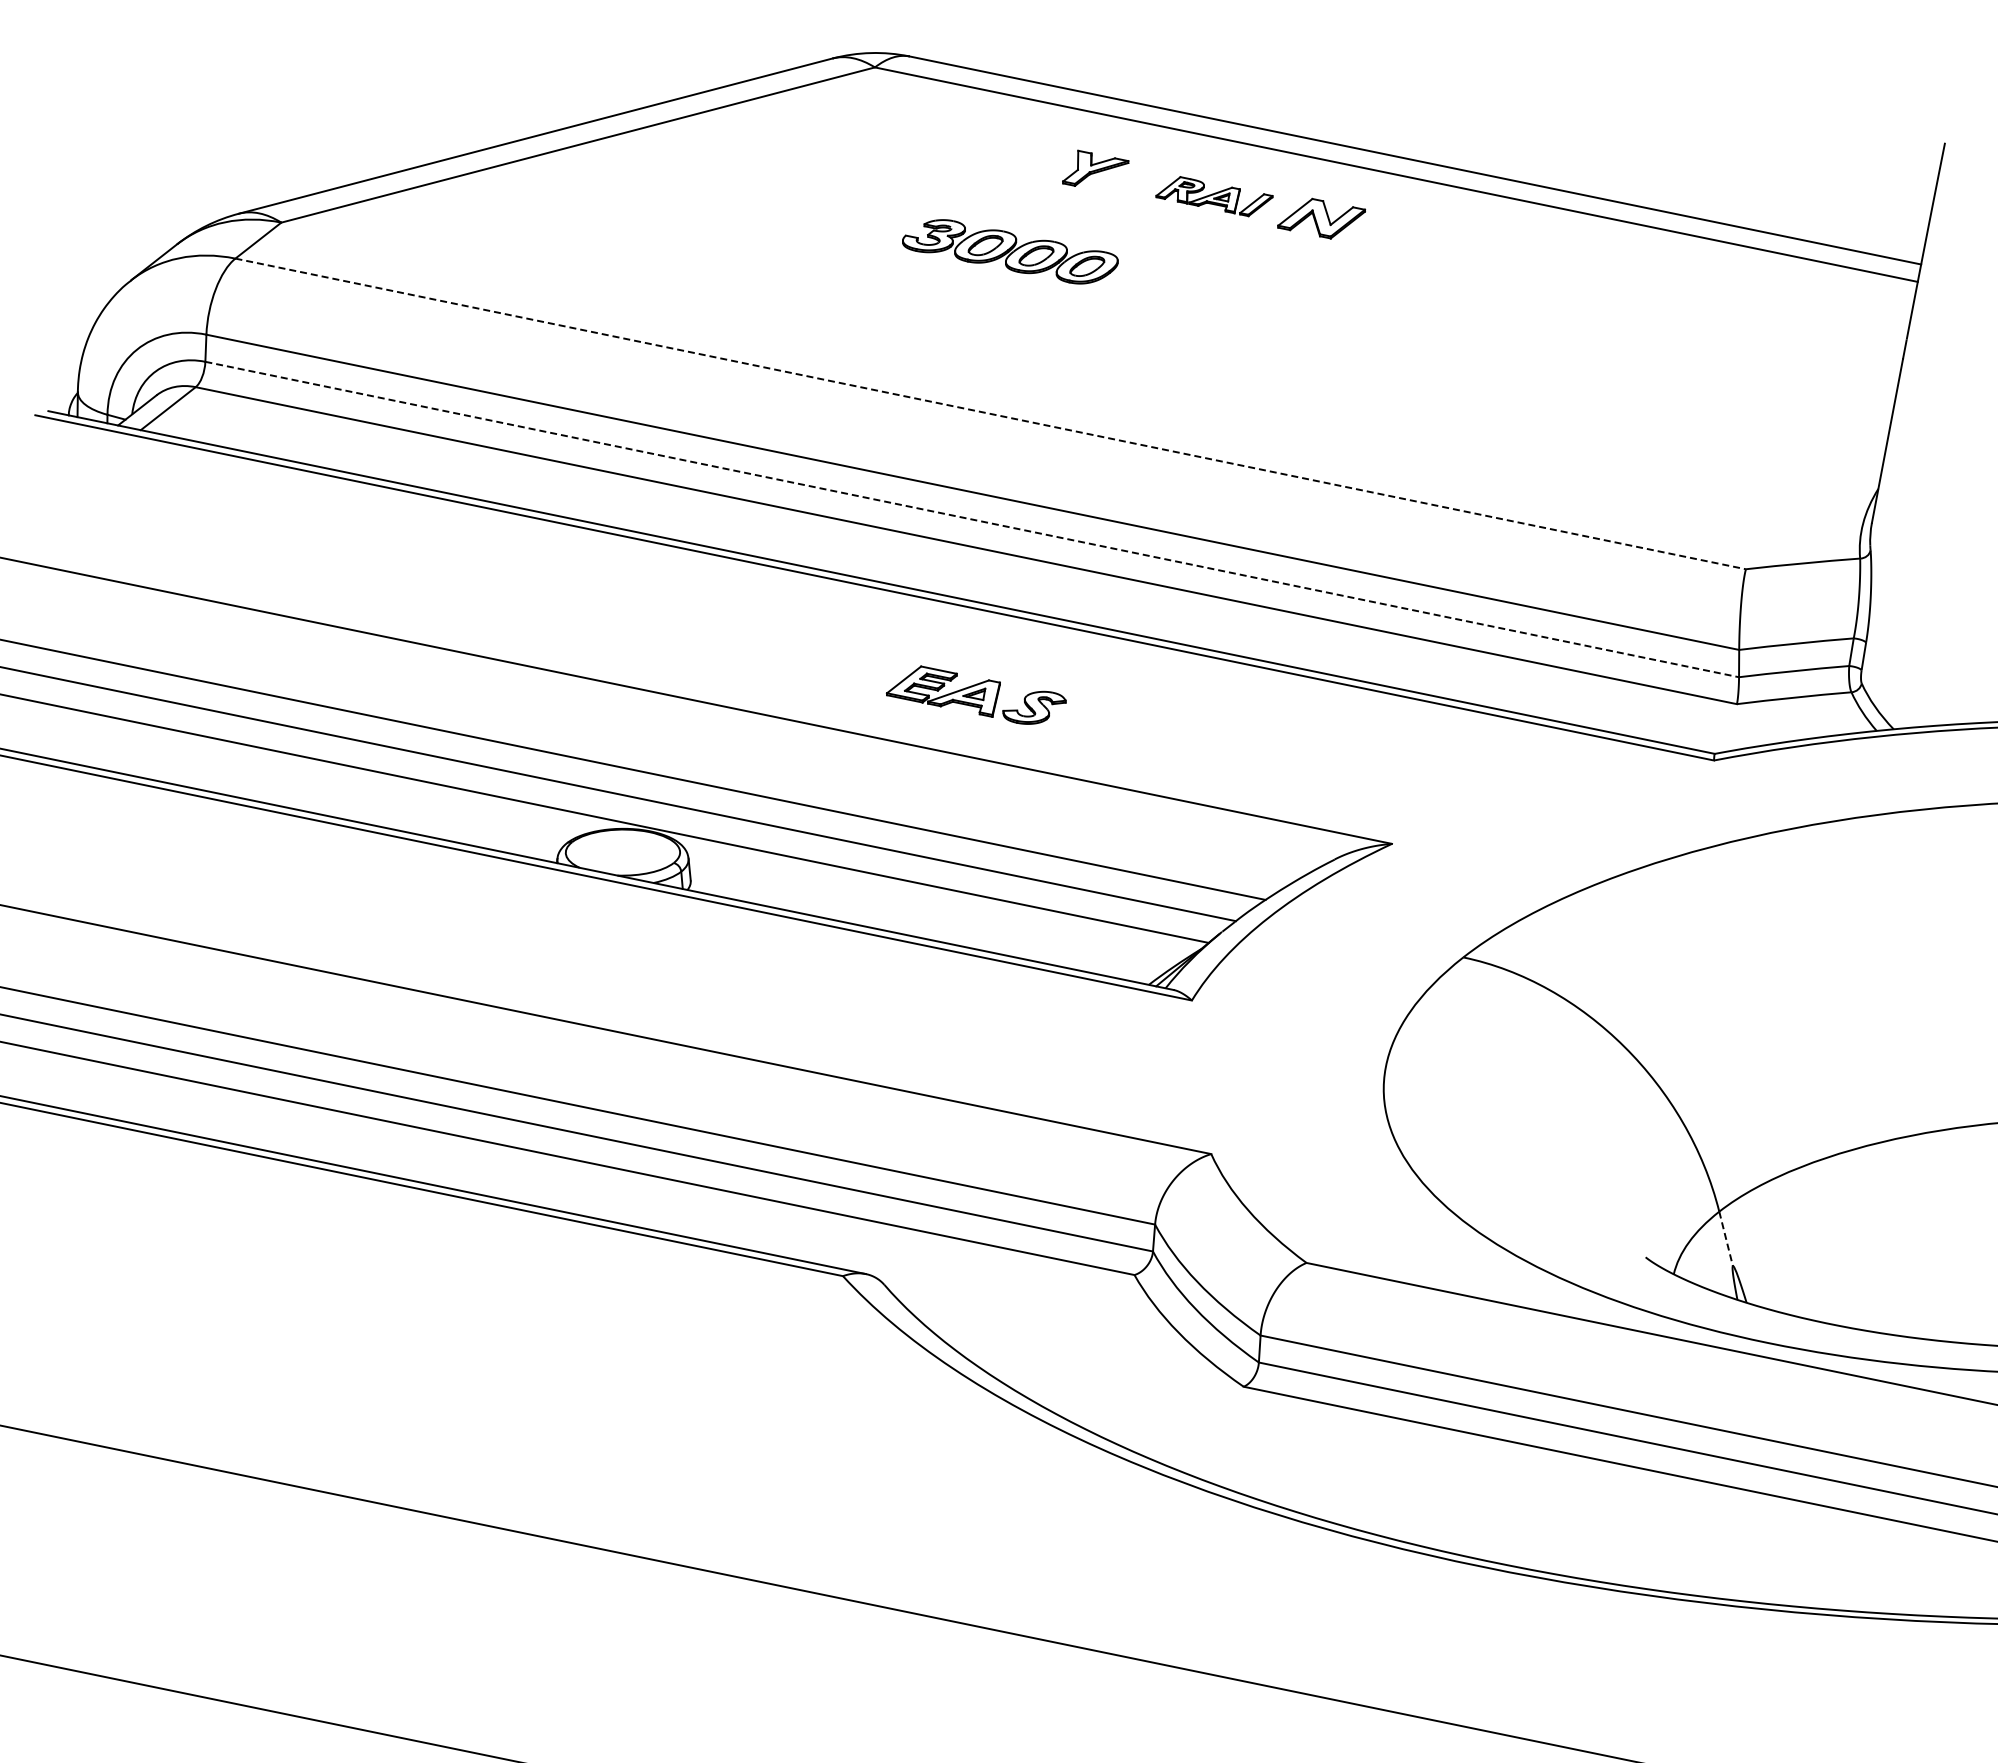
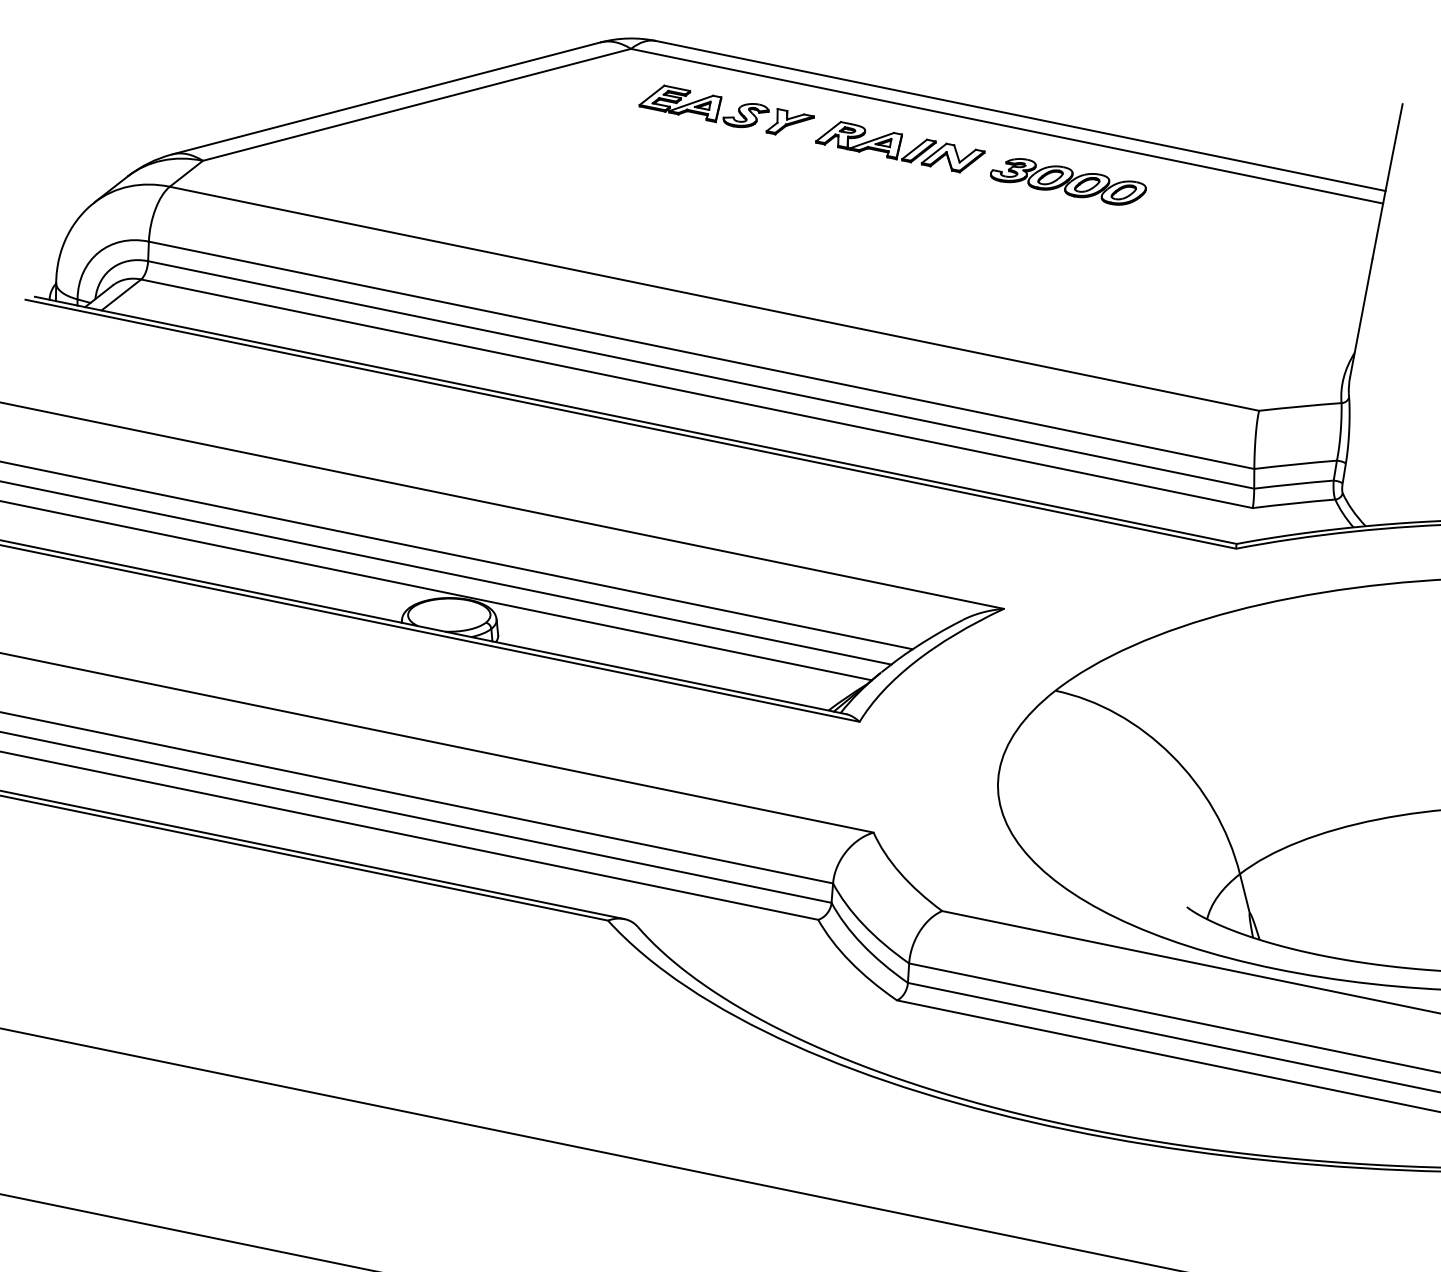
part: (1214, 196) -> (875, 141), size x1.43
part: (1010, 251) -> (1068, 181), moved
line: (991, 414) -> (715, 299), dashed -> solid
line: (972, 519) -> (701, 374), dashed -> solid
part: (976, 694) -> (704, 105), moved
line: (1726, 1239) -> (1245, 894), dashed -> solid

